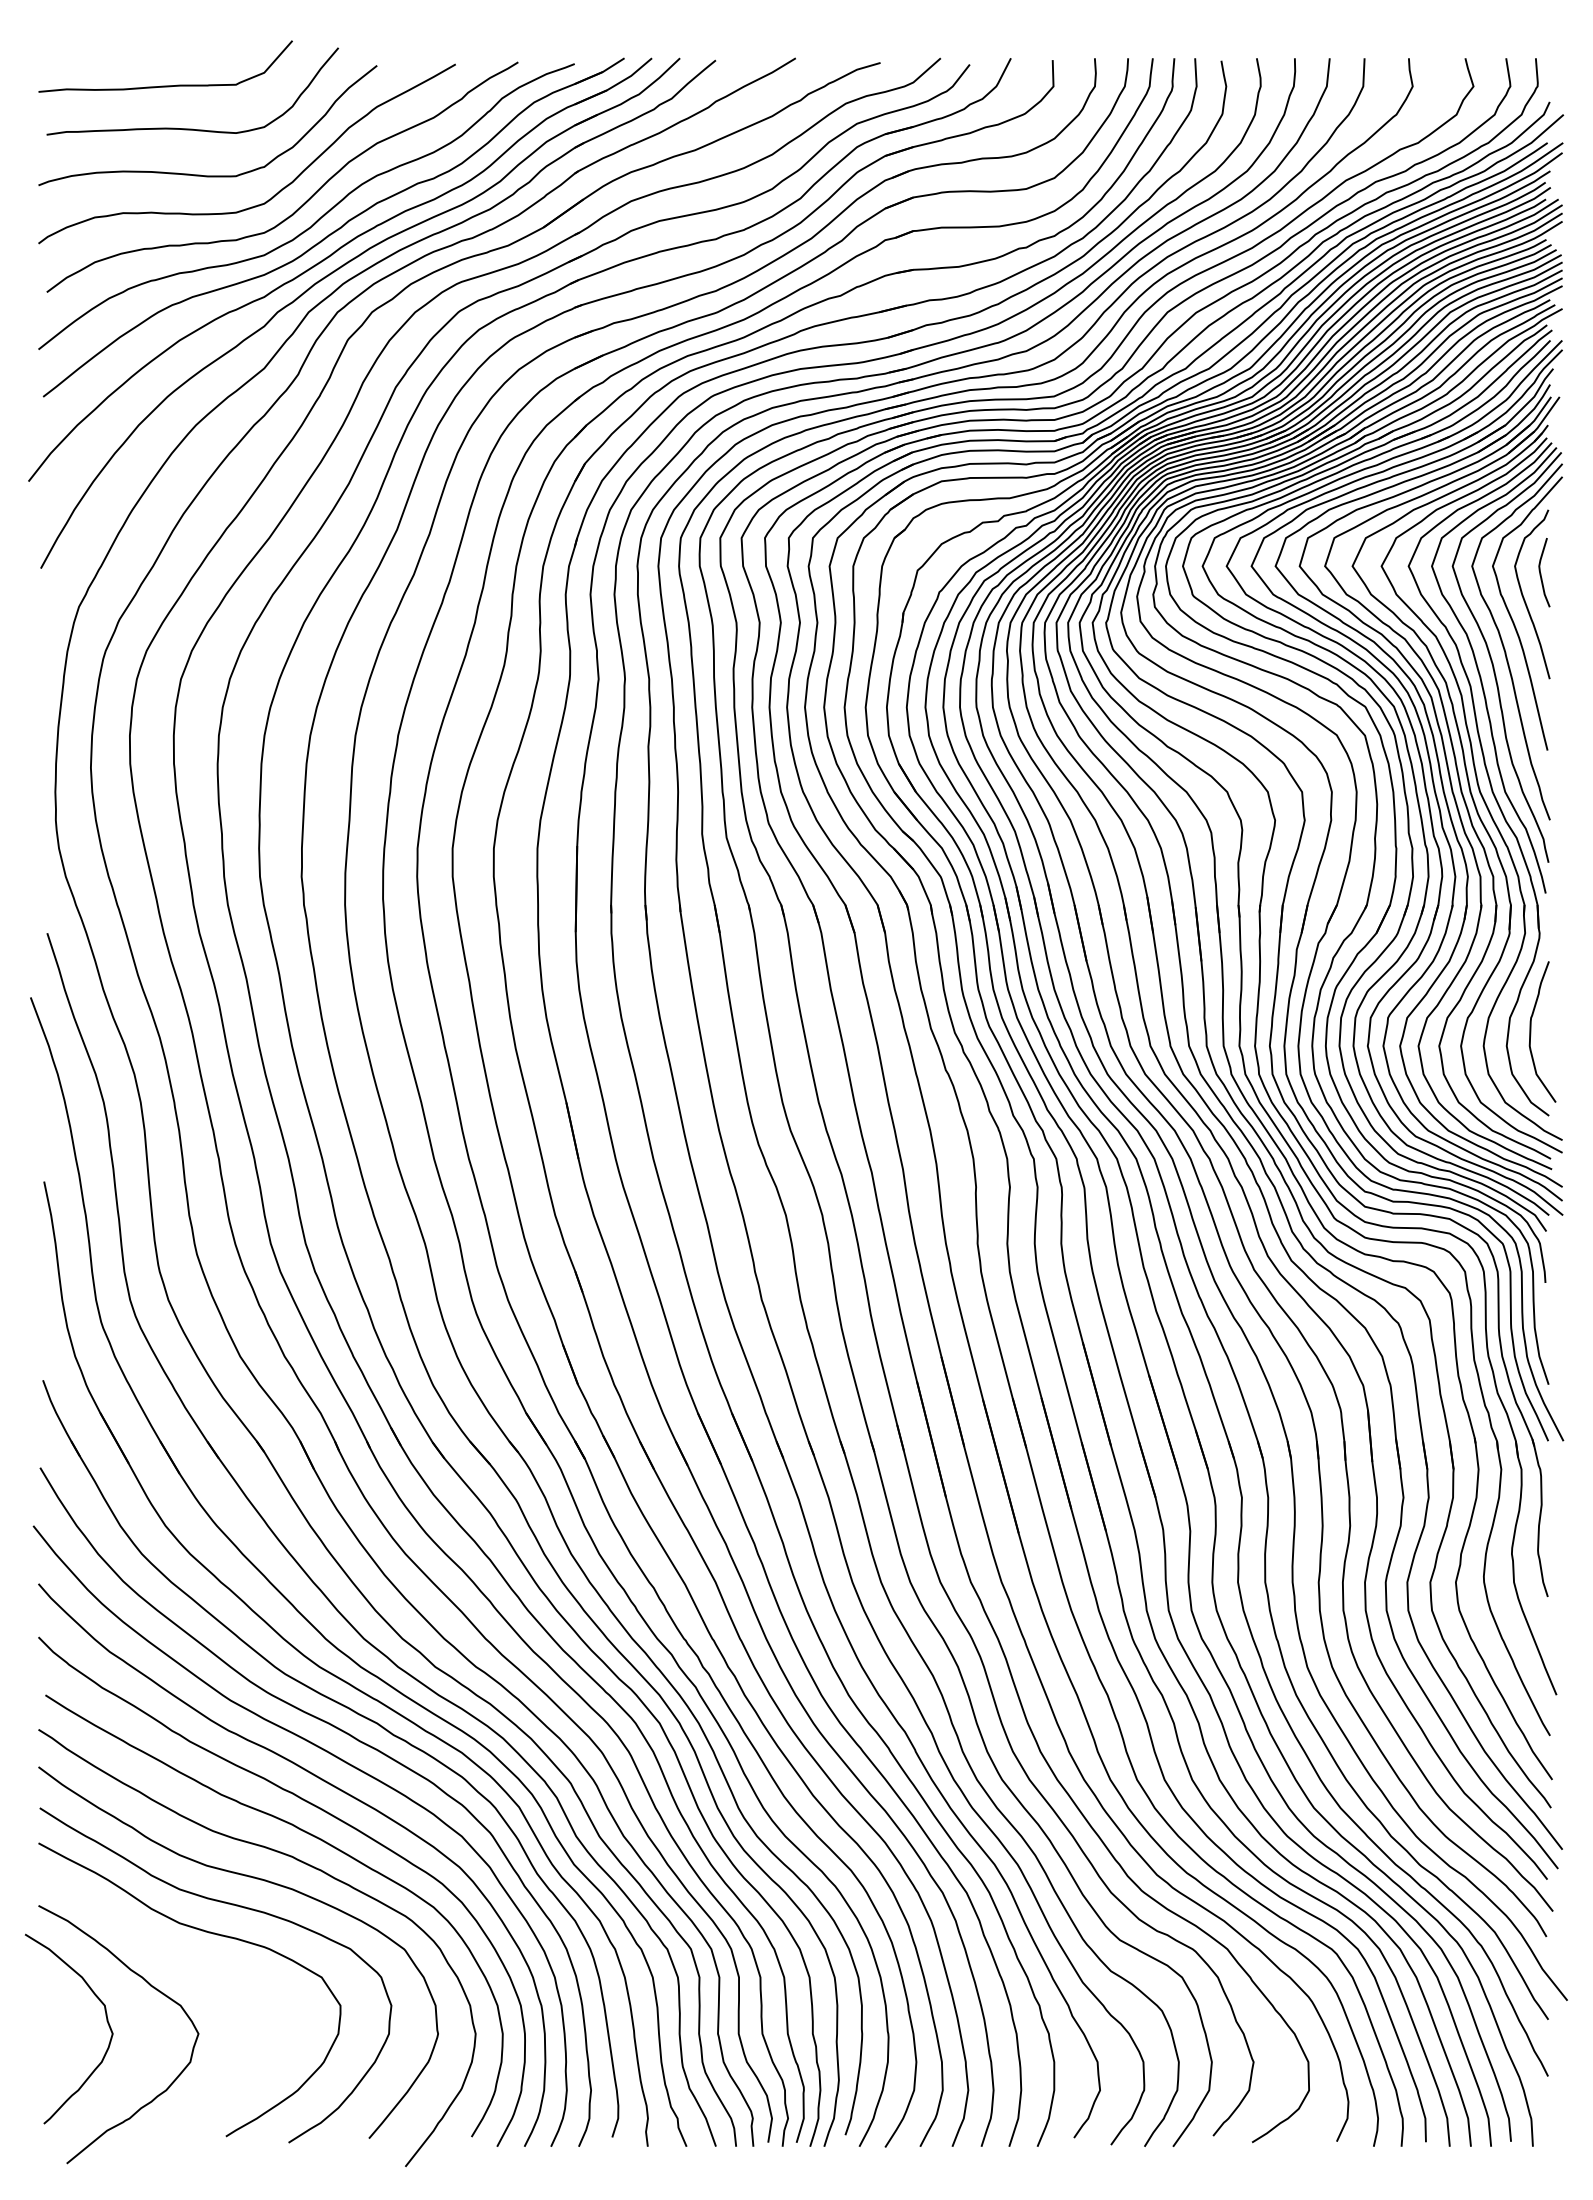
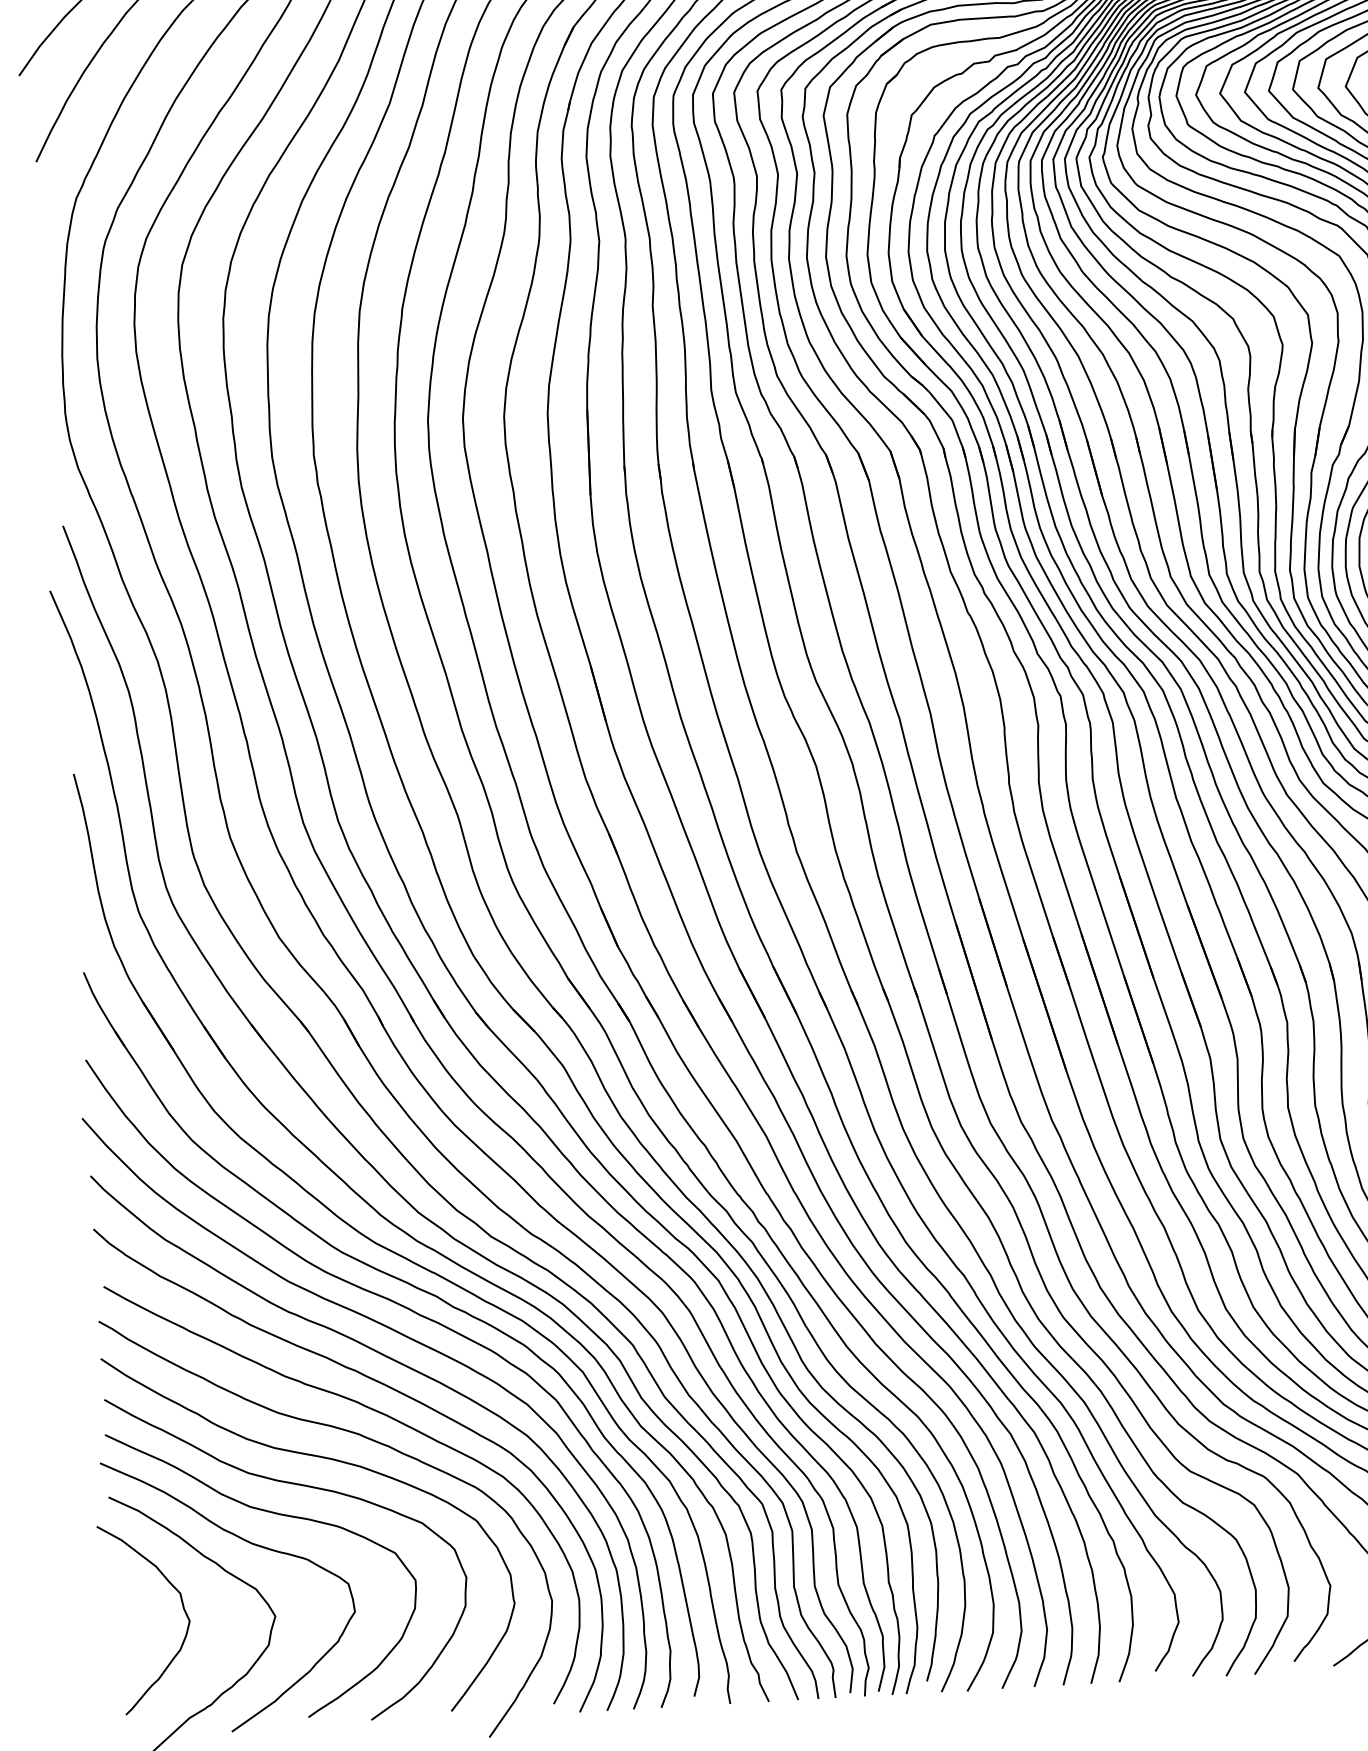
curve: (178, 1960) -> (251, 1544), added

